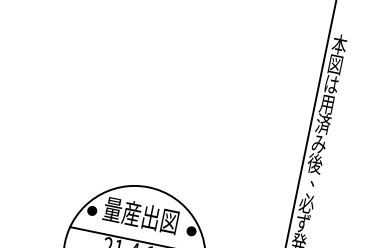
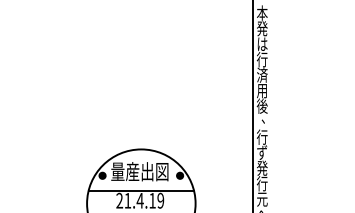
text: (335, 64) -> (262, 28), 図 -> 発
text: (326, 103) -> (261, 59), 用 -> 行
text: (319, 145) -> (262, 91), み -> 用
text: (306, 202) -> (261, 136), 必 -> 行

